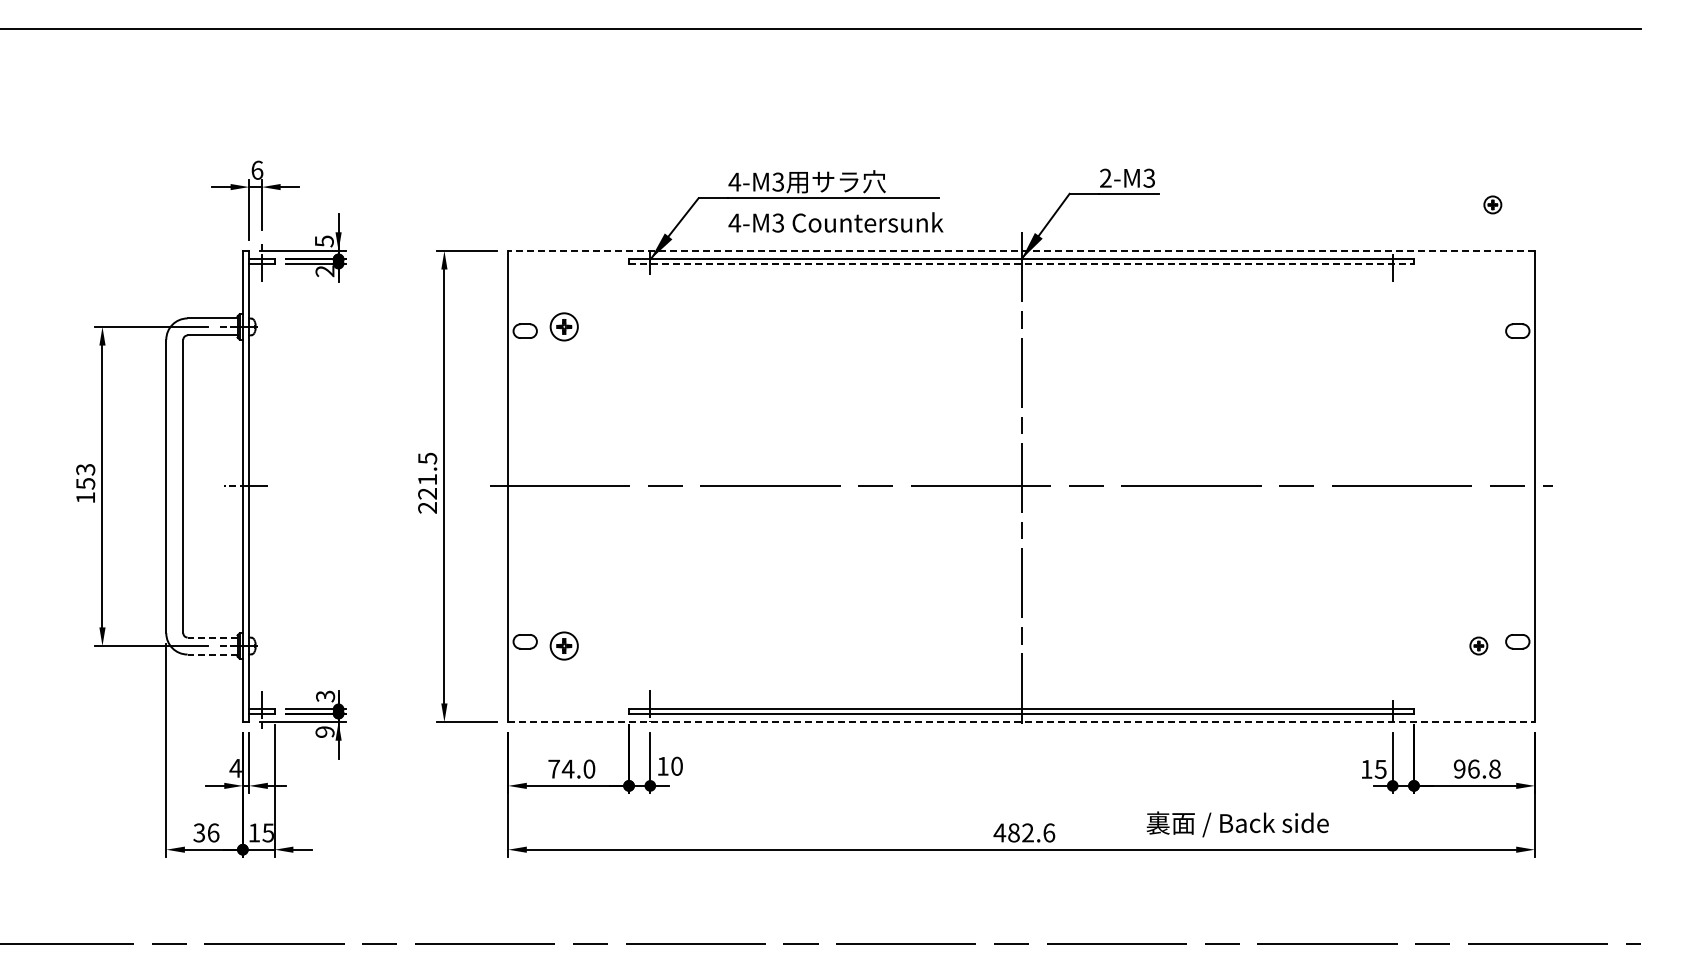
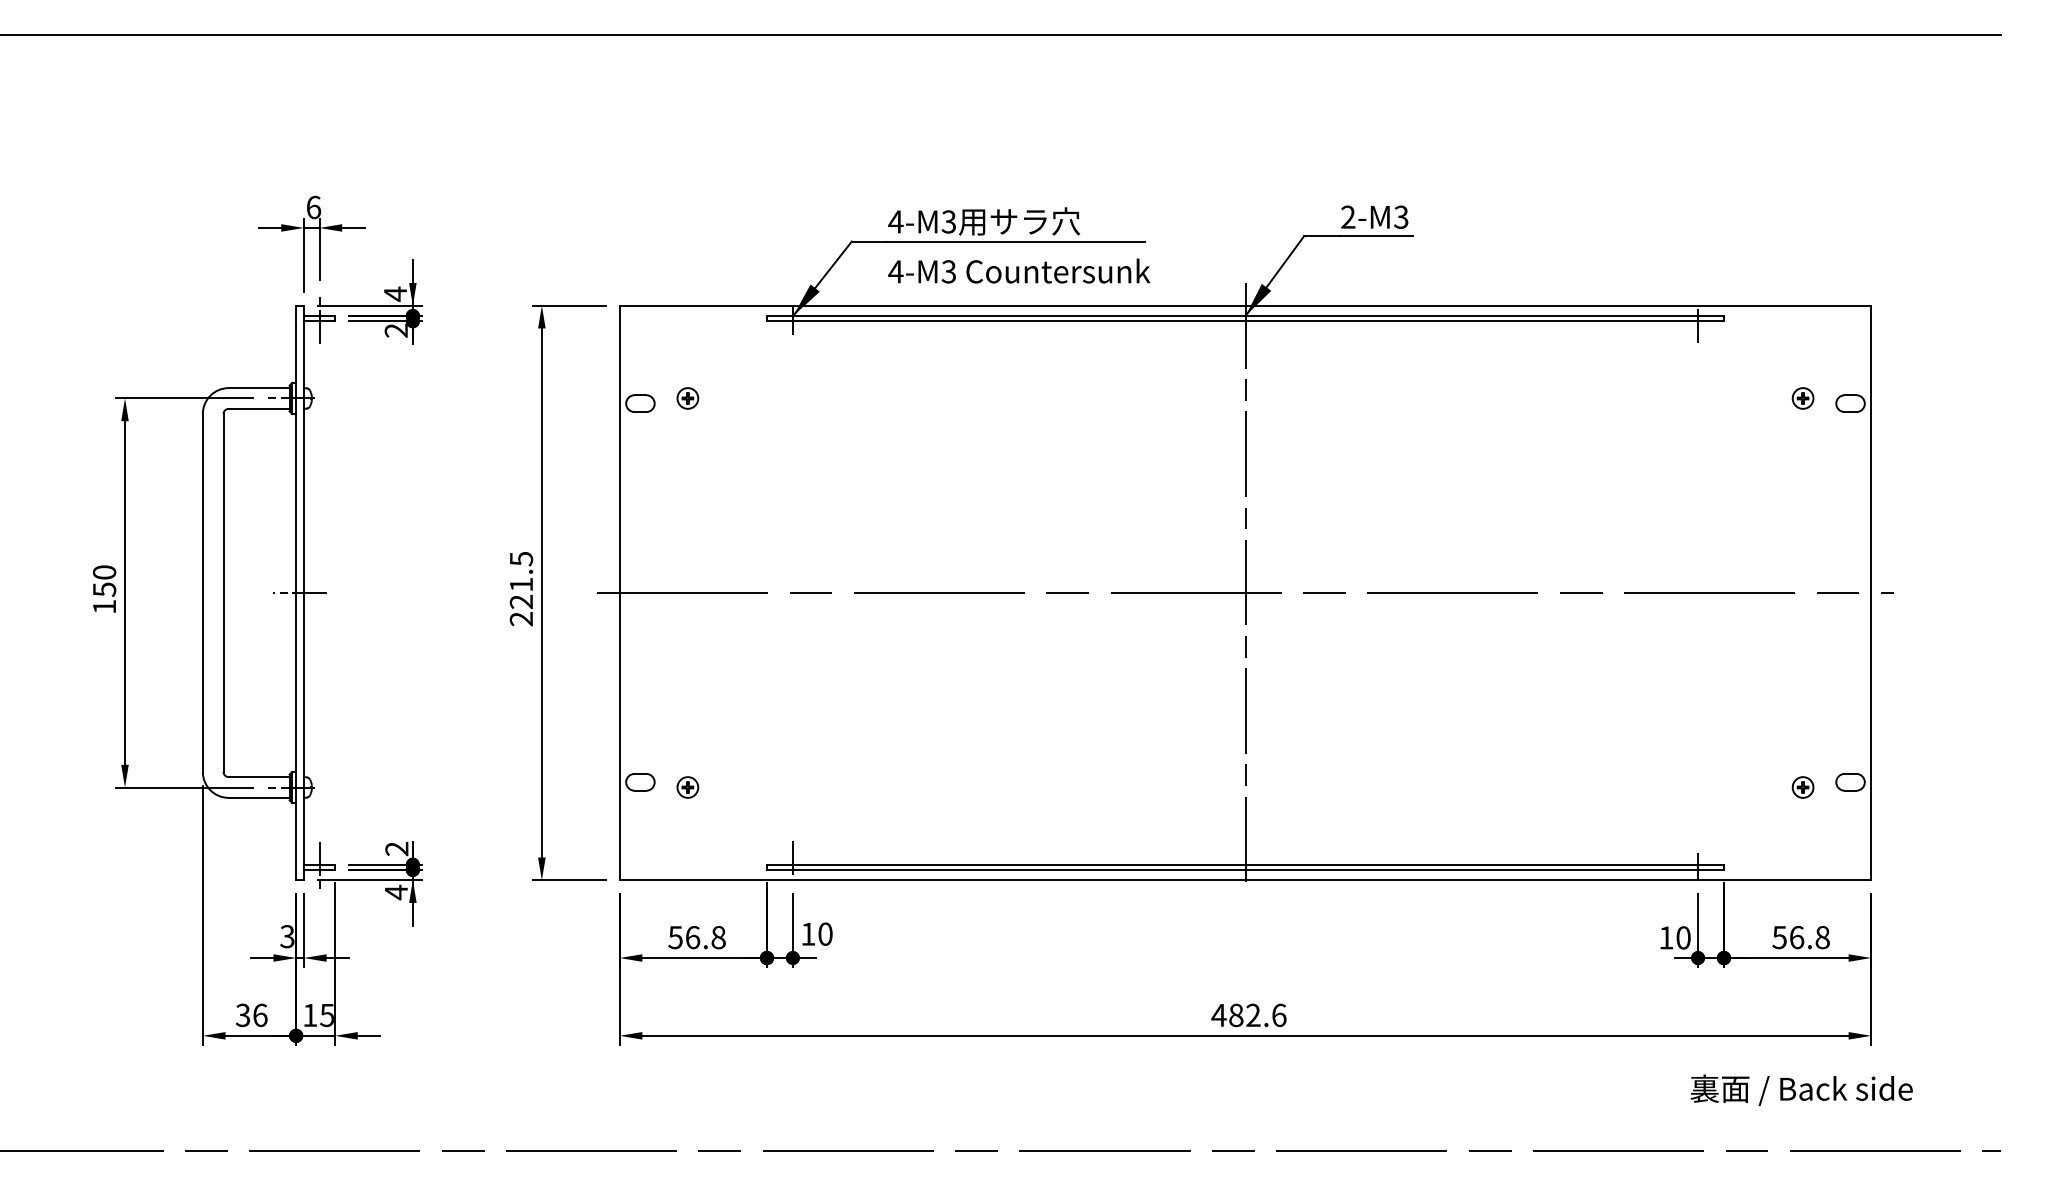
part: (1492, 204) -> (1802, 397), moved
text: (324, 241) -> (395, 294), 5 -> 4
line: (1021, 250) -> (1245, 305), dashed -> solid
line: (1022, 263) -> (1246, 321), dashed -> solid
part: (563, 326) -> (687, 397), size x0.62
text: (85, 469) -> (104, 572), 153 -> 150
line: (212, 637) -> (259, 777), dashed -> solid
part: (563, 645) -> (687, 786), size x0.62
line: (212, 654) -> (259, 797), dashed -> solid
text: (325, 696) -> (396, 849), 3 -> 2
line: (1022, 722) -> (1246, 880), dashed -> solid
text: (324, 731) -> (395, 891), 9 -> 4
text: (235, 767) -> (287, 935), 4 -> 3
text: (571, 768) -> (696, 936), 74.0 -> 56.8
text: (1380, 768) -> (1683, 936), 15 -> 10
text: (1459, 768) -> (1779, 936), 96.8 -> 56.8
text: (1237, 824) -> (1801, 1090), moved

